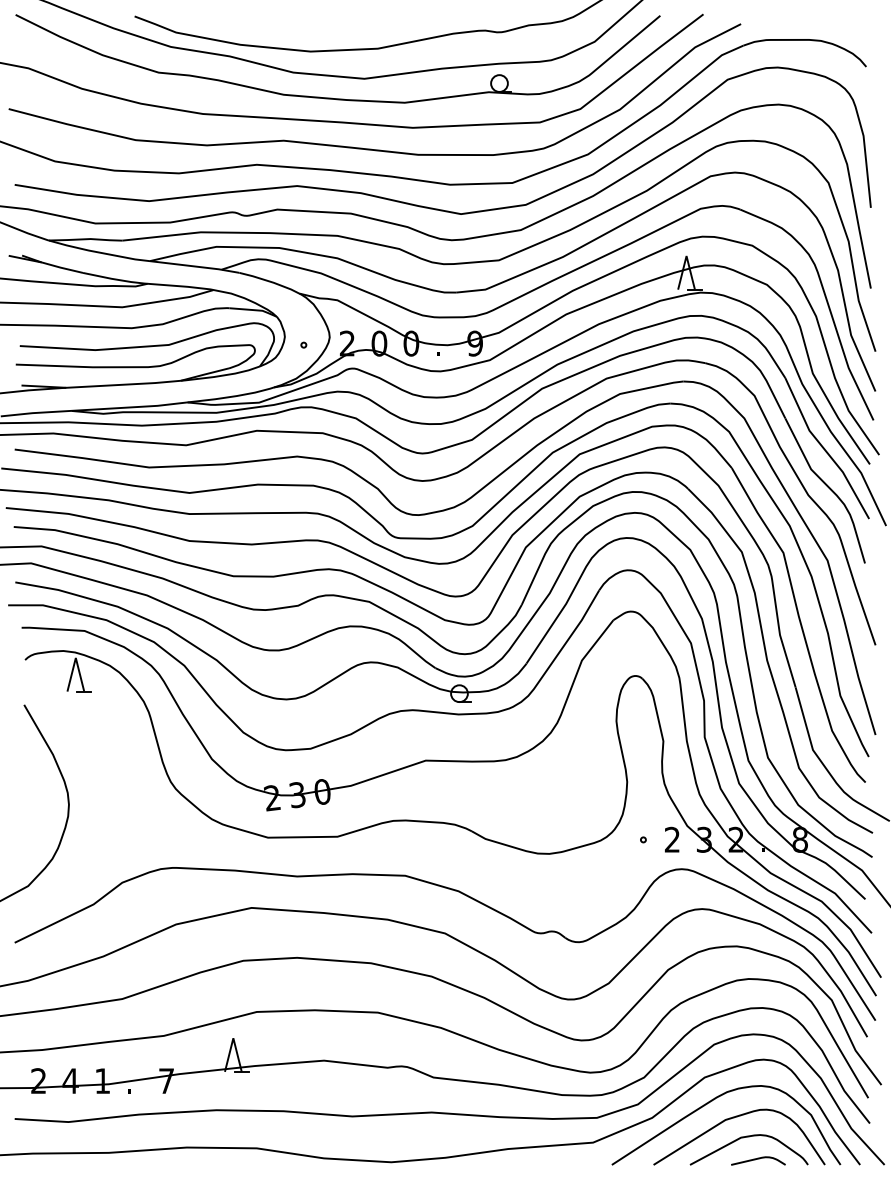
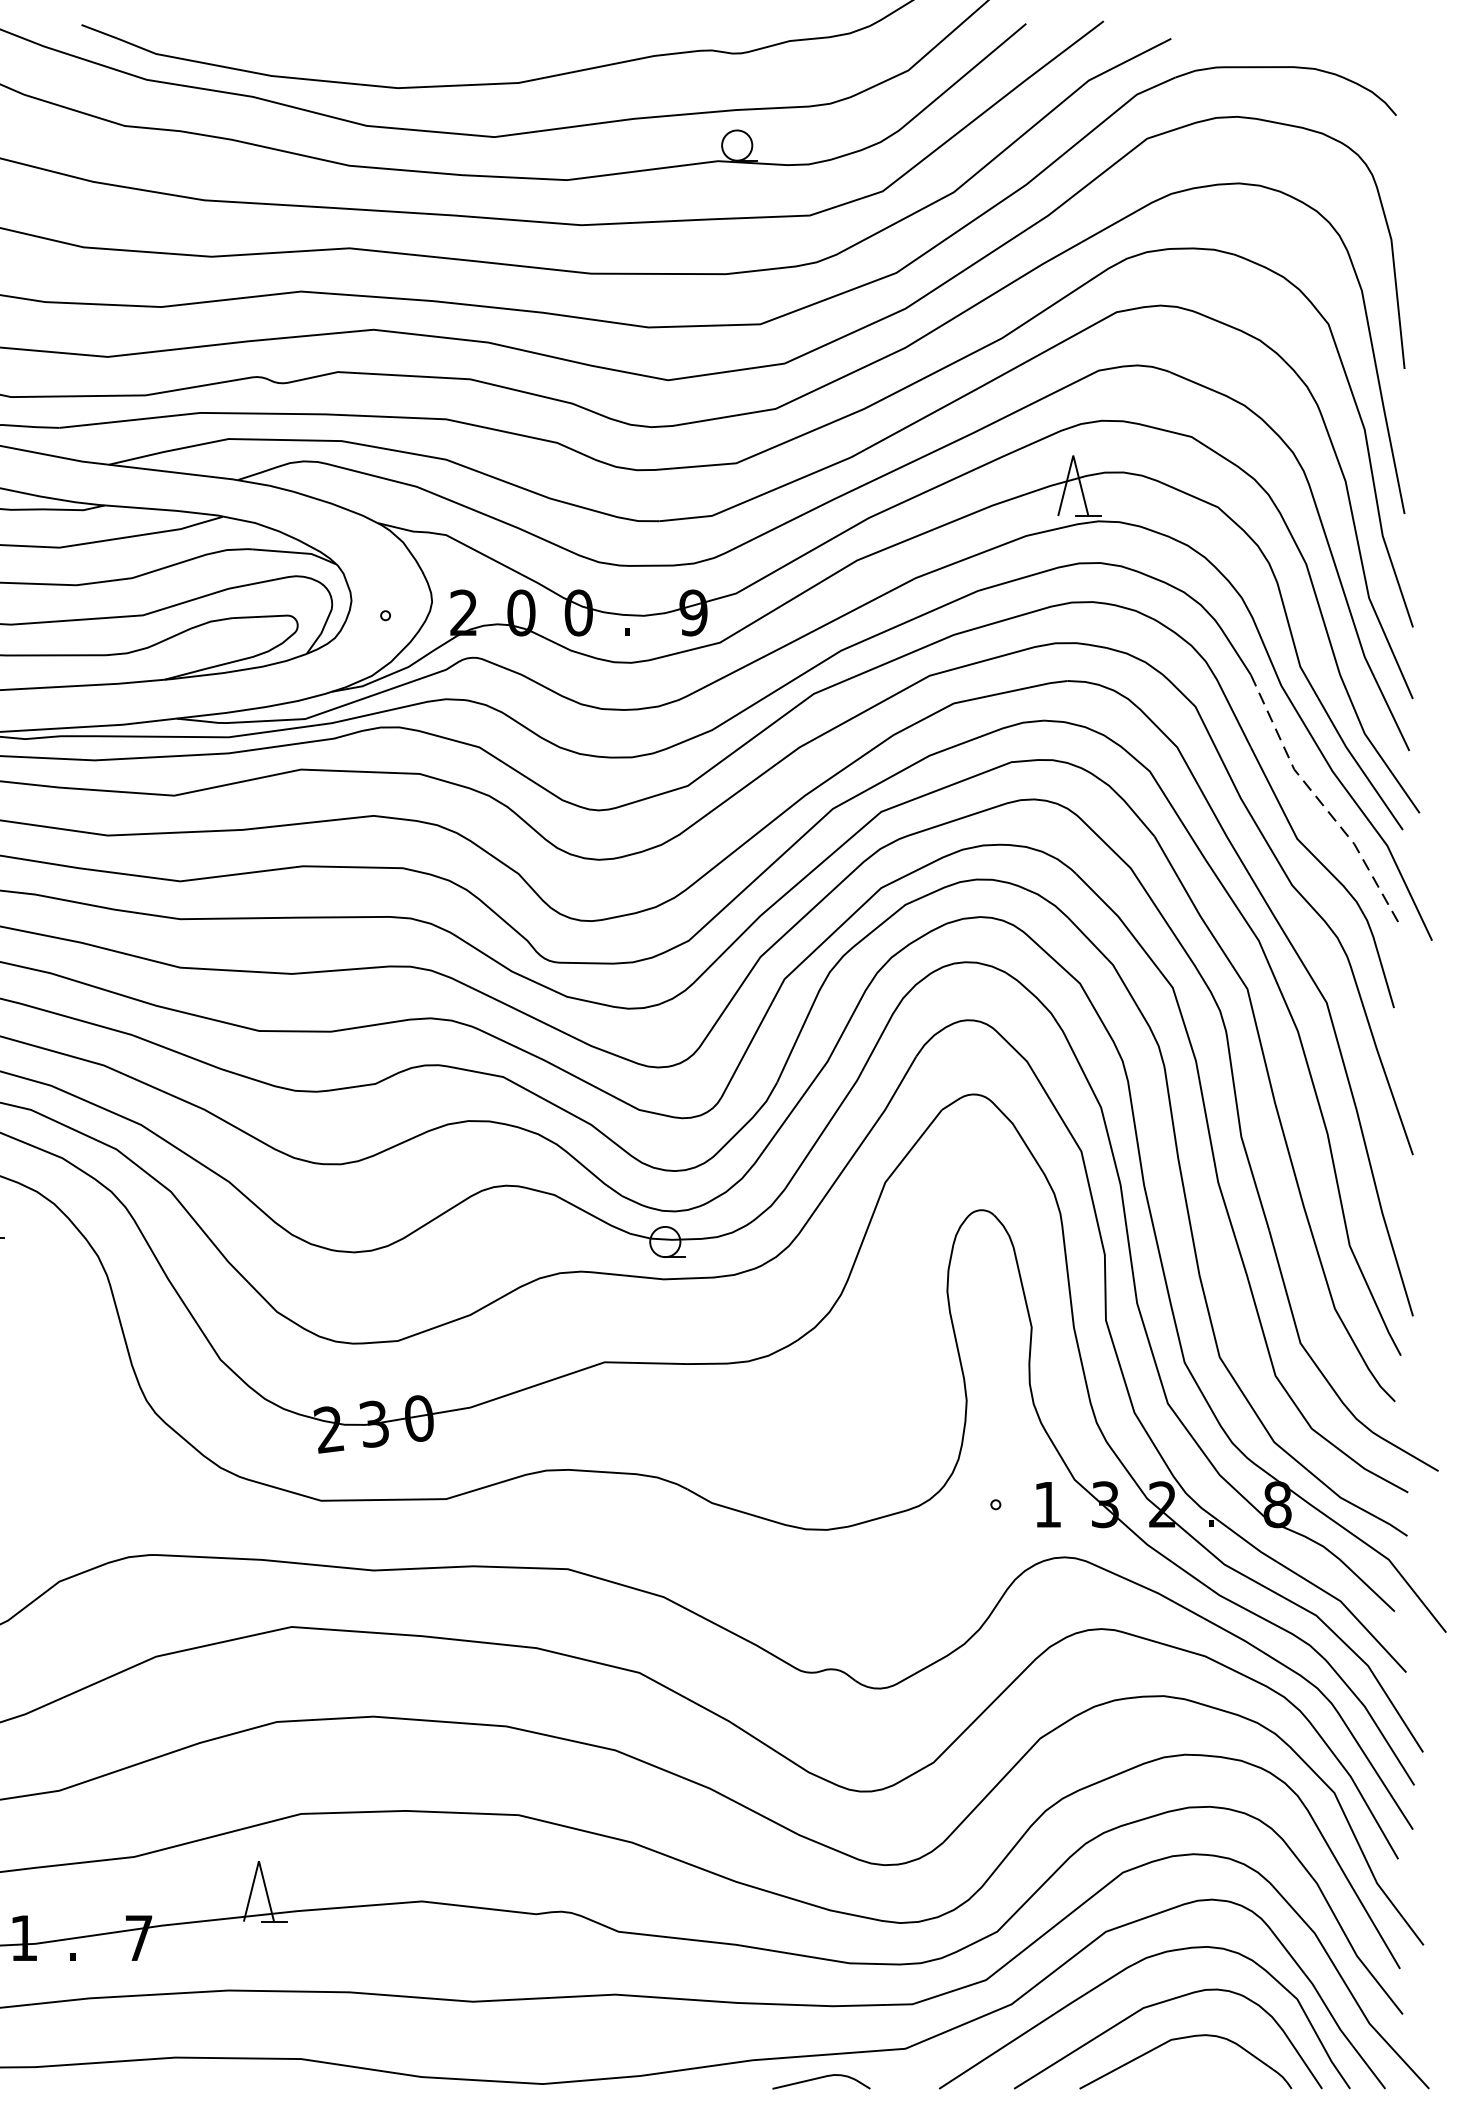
line: (824, 449) -> (1321, 803), solid -> dashed
text: (671, 839) -> (1046, 1504), 2 -> 1
curve: (758, 1159) -> (821, 2079), moved

